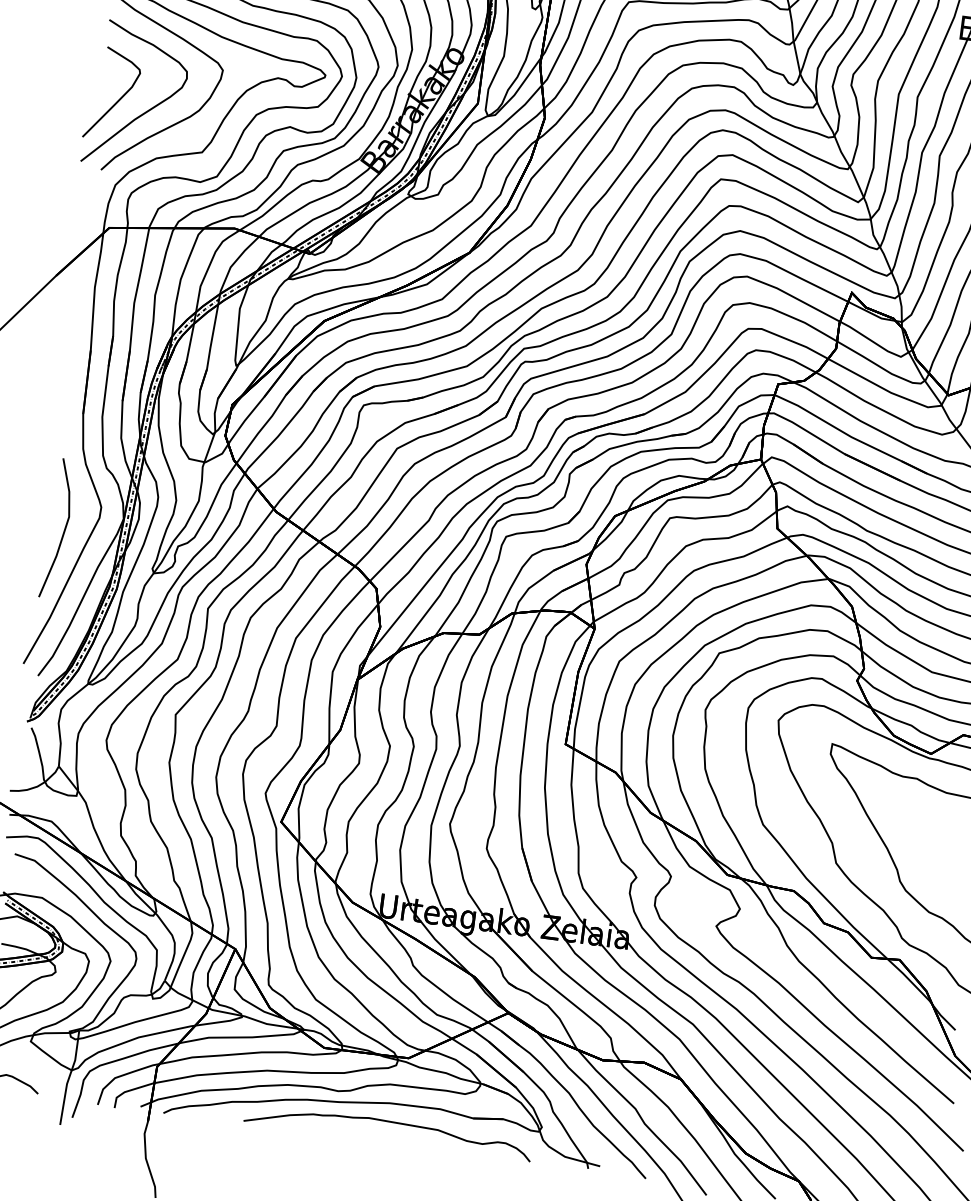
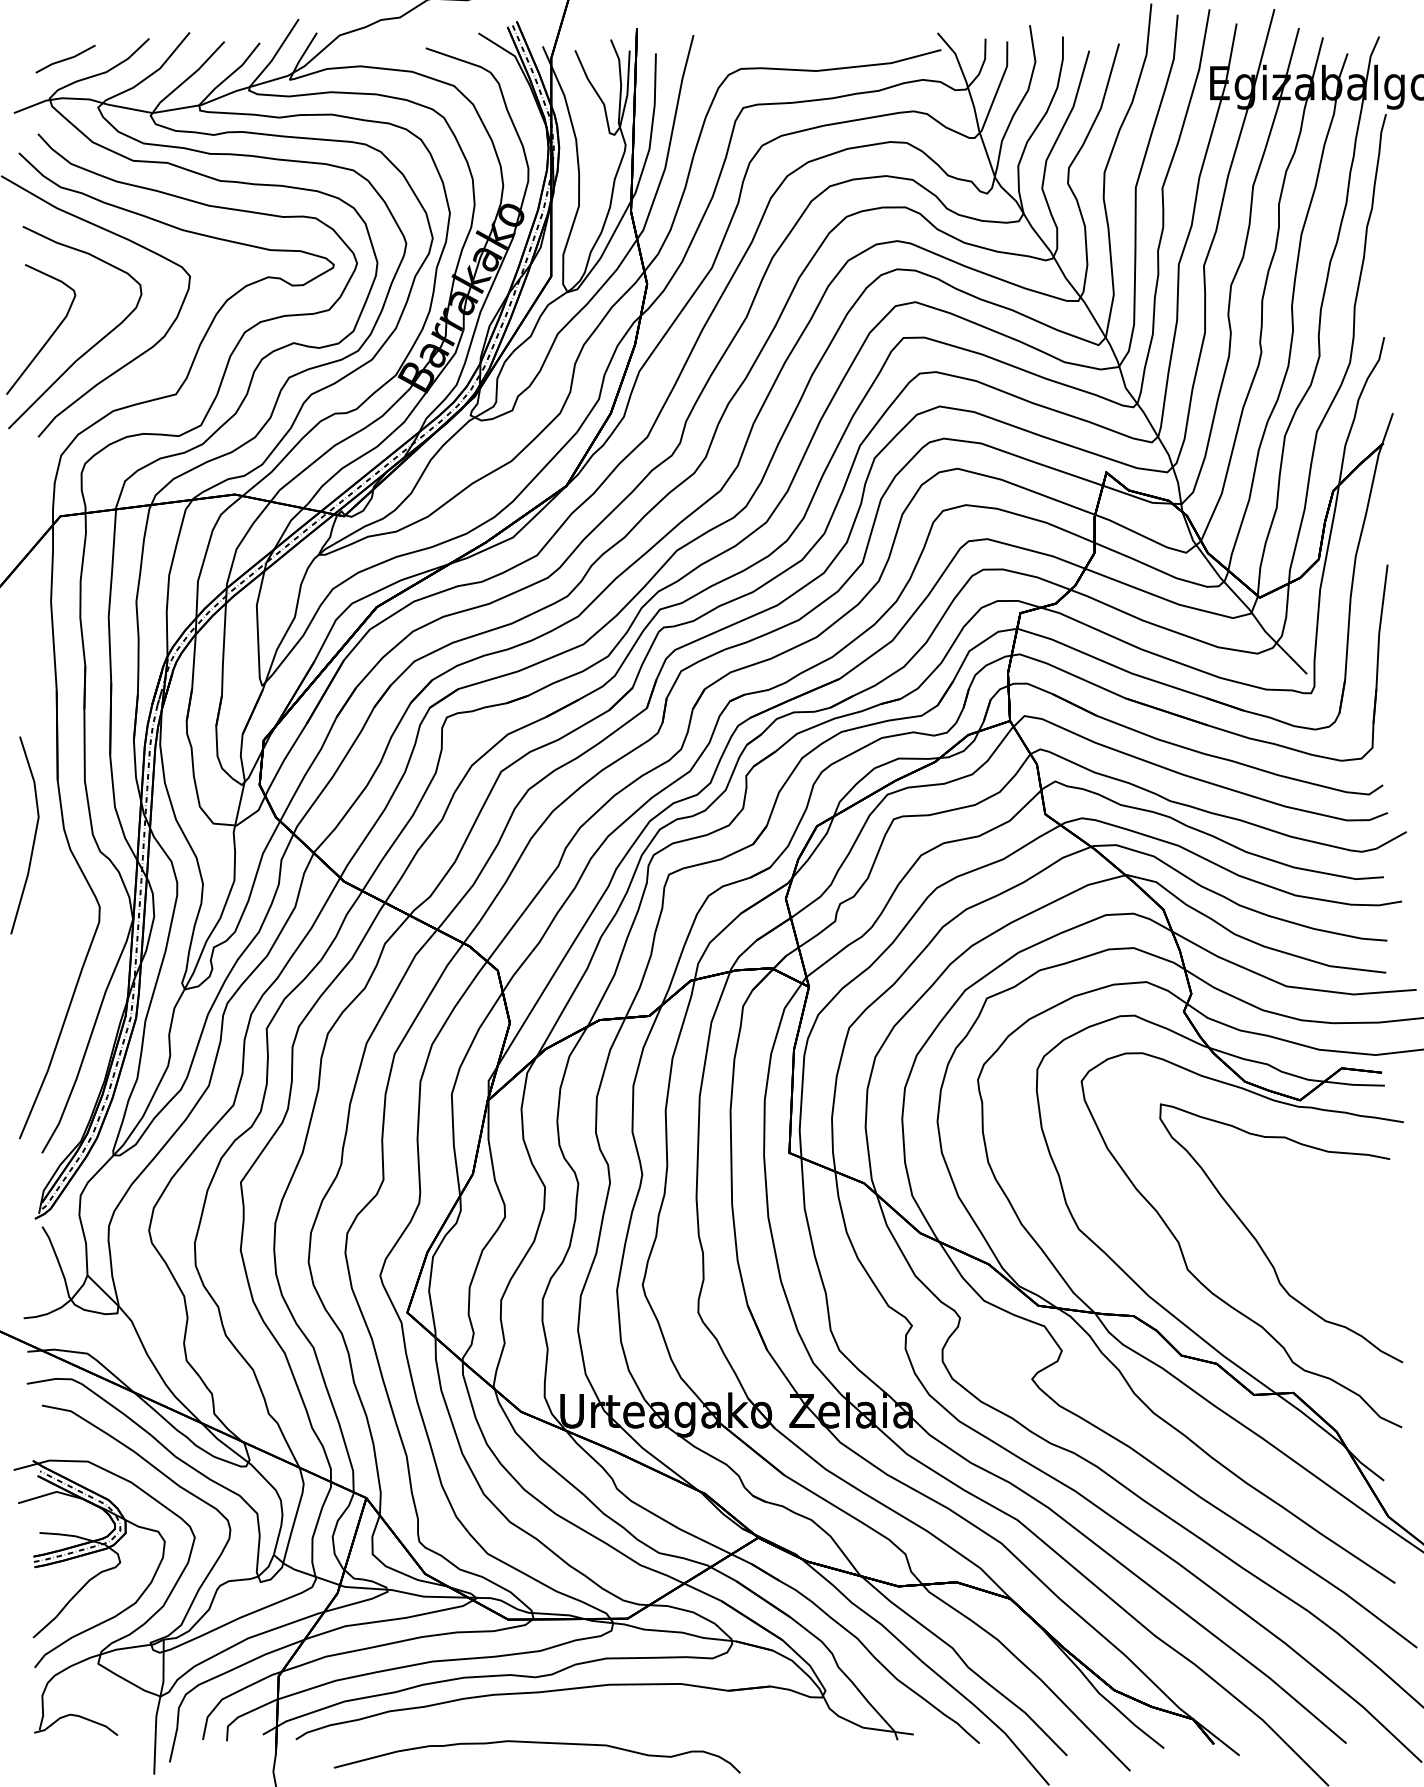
line: (63, 531) -> (33, 838), moved
curve: (388, 1122) -> (536, 1743), moved

